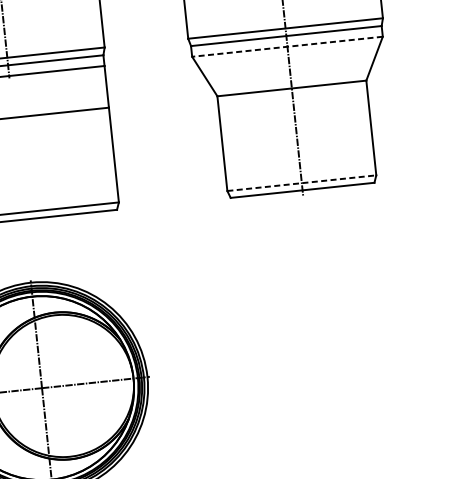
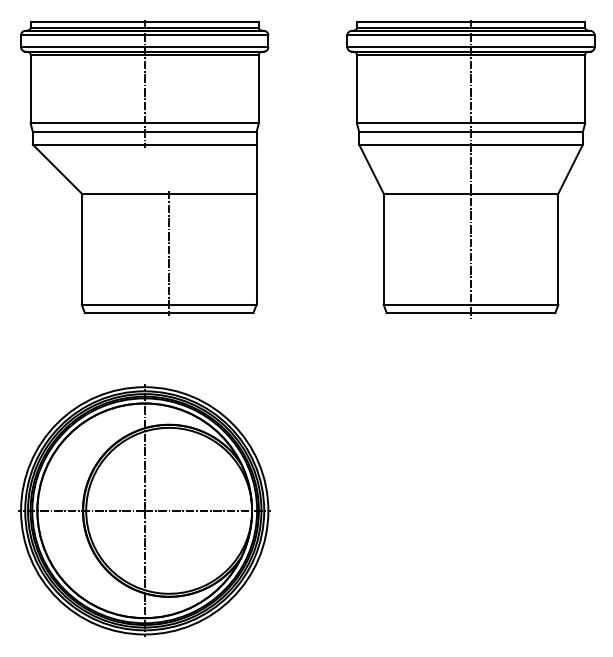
line: (287, 46) -> (471, 144), dashed -> solid
line: (40, 165) -> (169, 252), added
line: (302, 182) -> (471, 304), dashed -> solid

